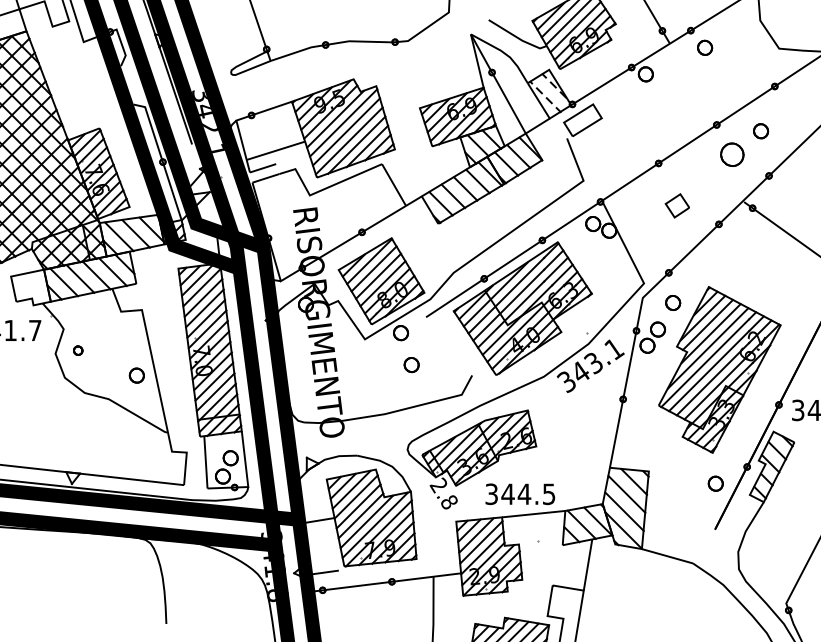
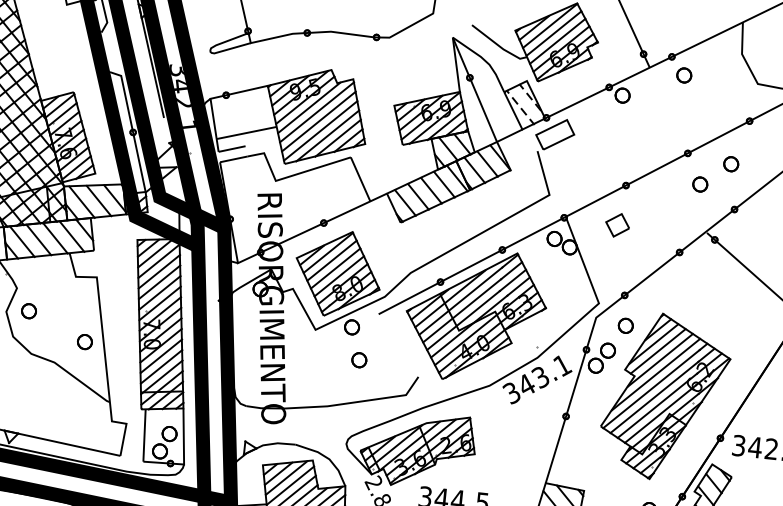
part: (732, 154) -> (700, 184), size x0.62
part: (676, 205) -> (616, 224), moved
part: (78, 350) -> (29, 310), size x1.67

